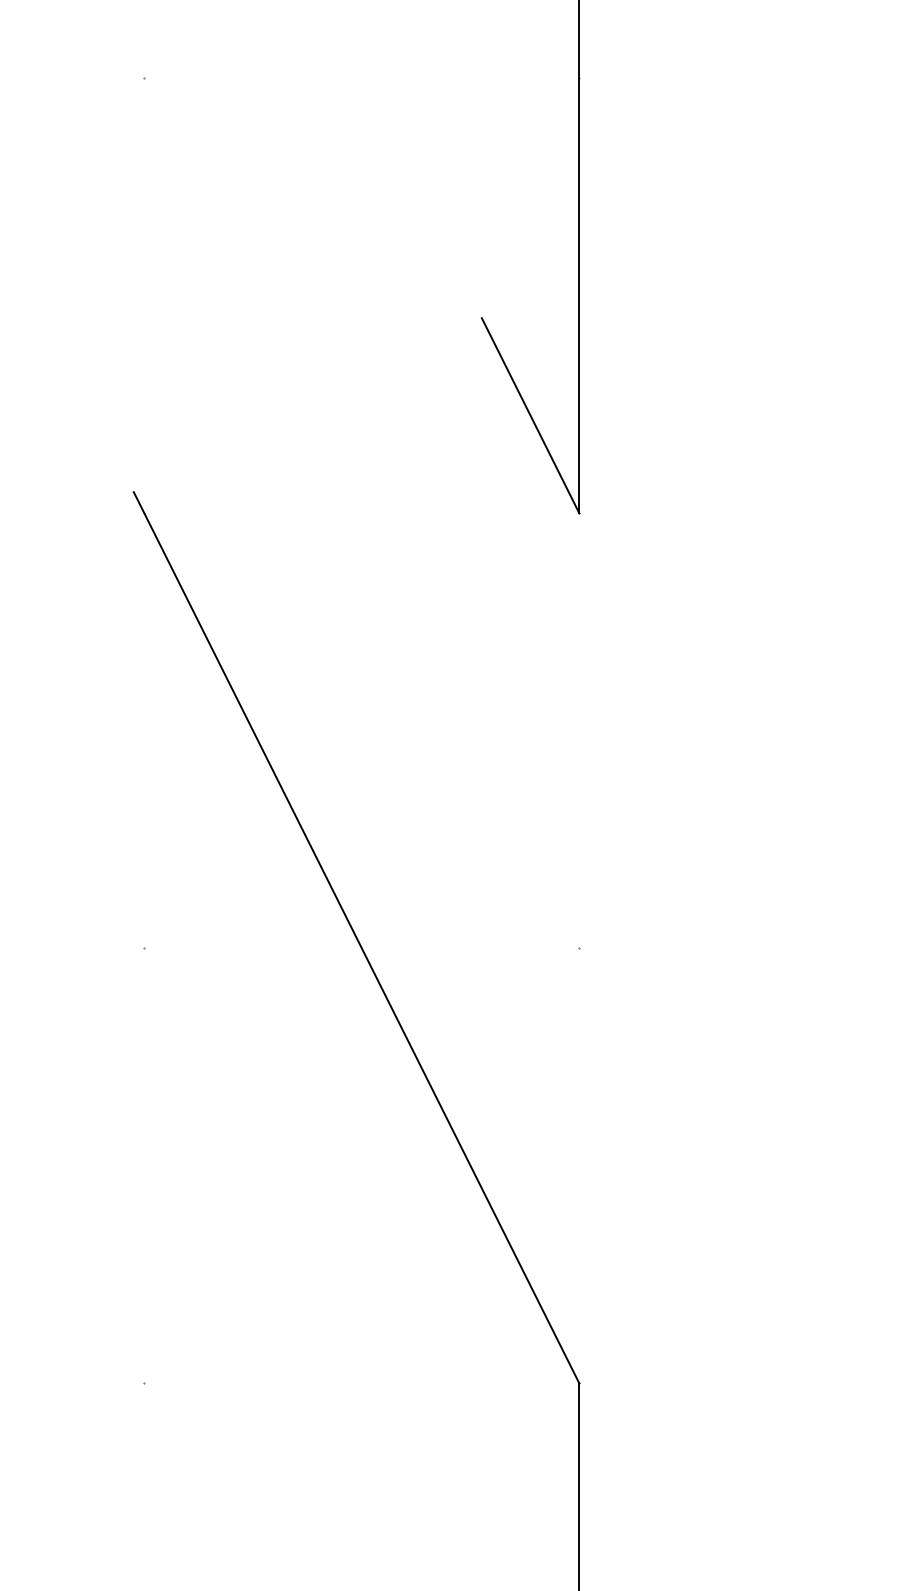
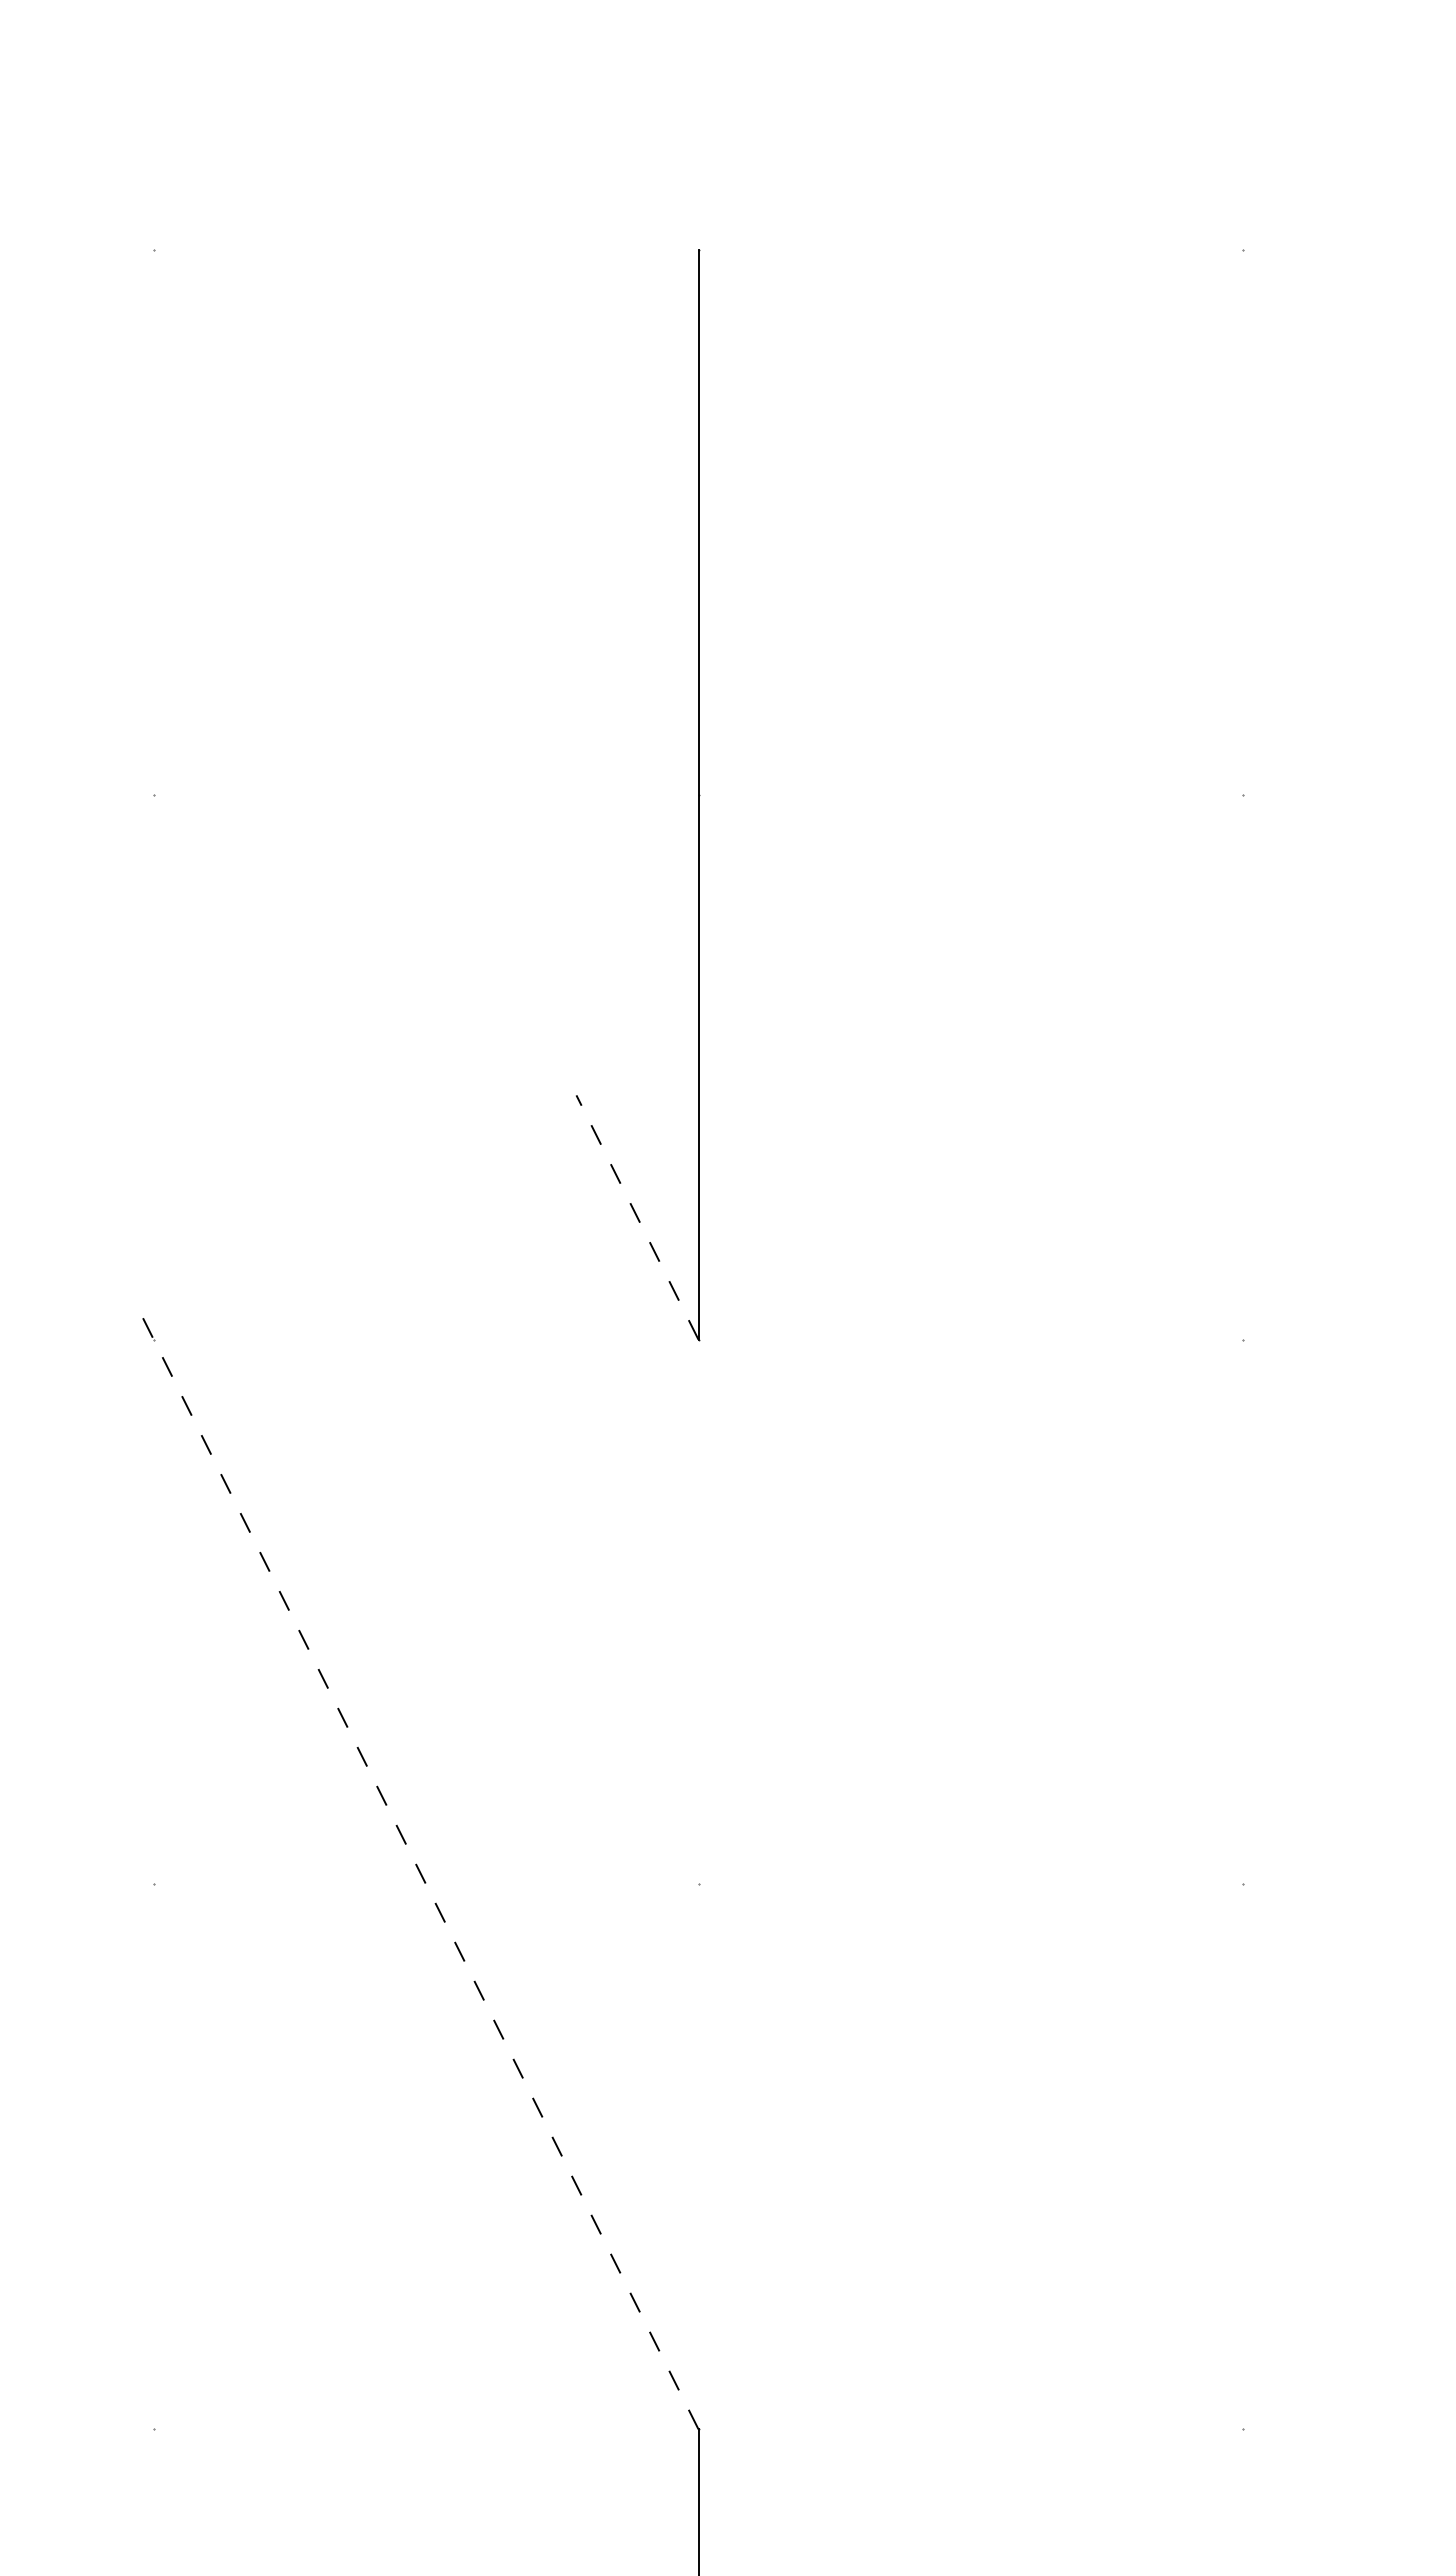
line: (530, 415) -> (637, 1217), solid -> dashed
line: (356, 937) -> (419, 1871), solid -> dashed

